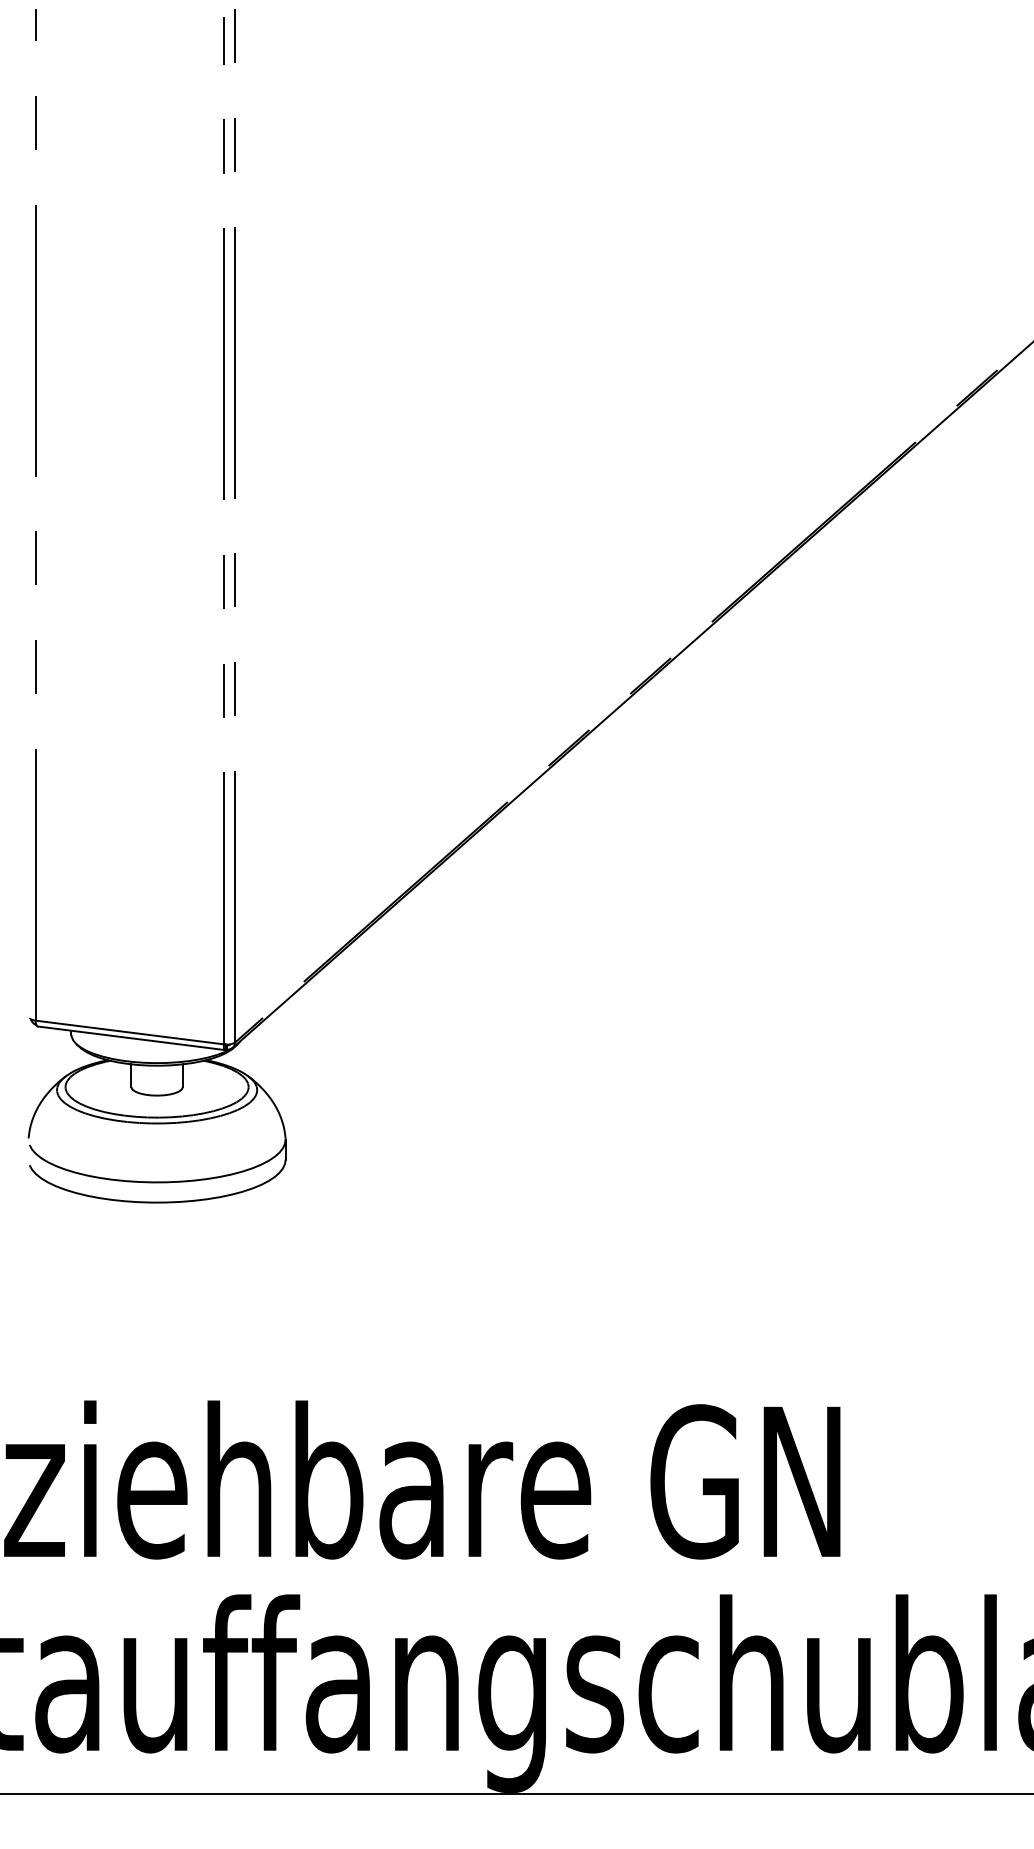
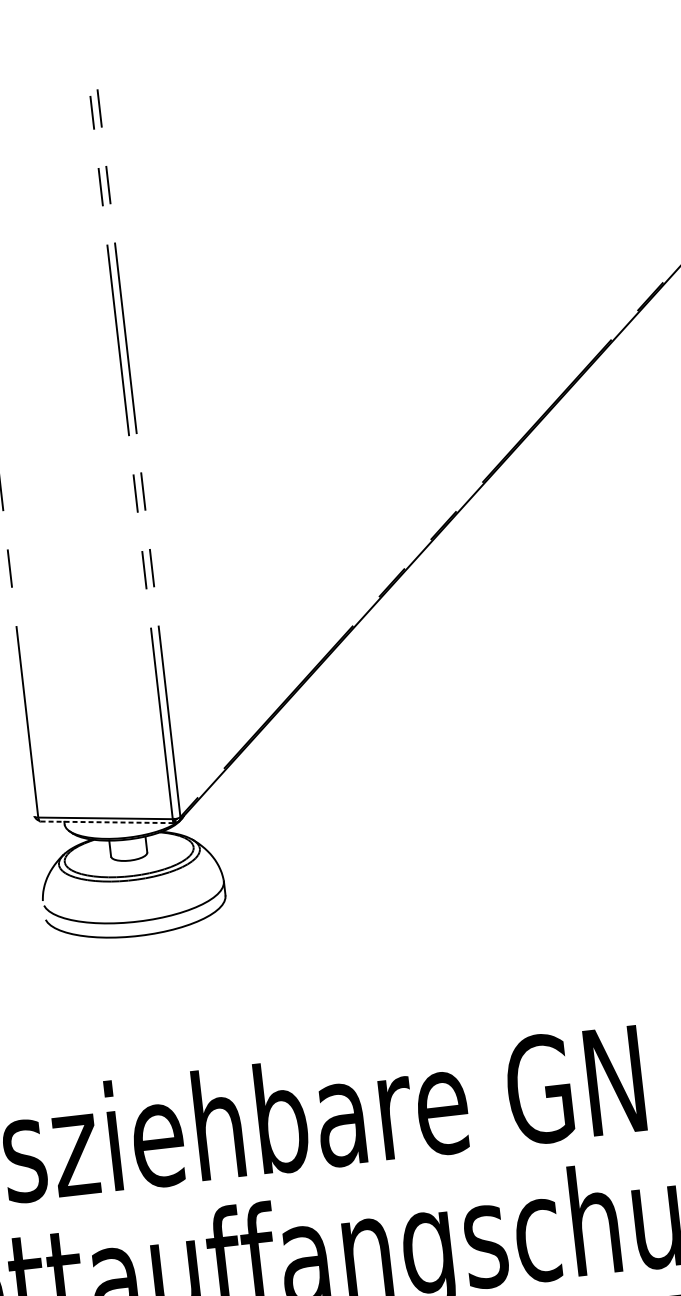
line: (132, 1038) -> (107, 822), solid -> dashed

